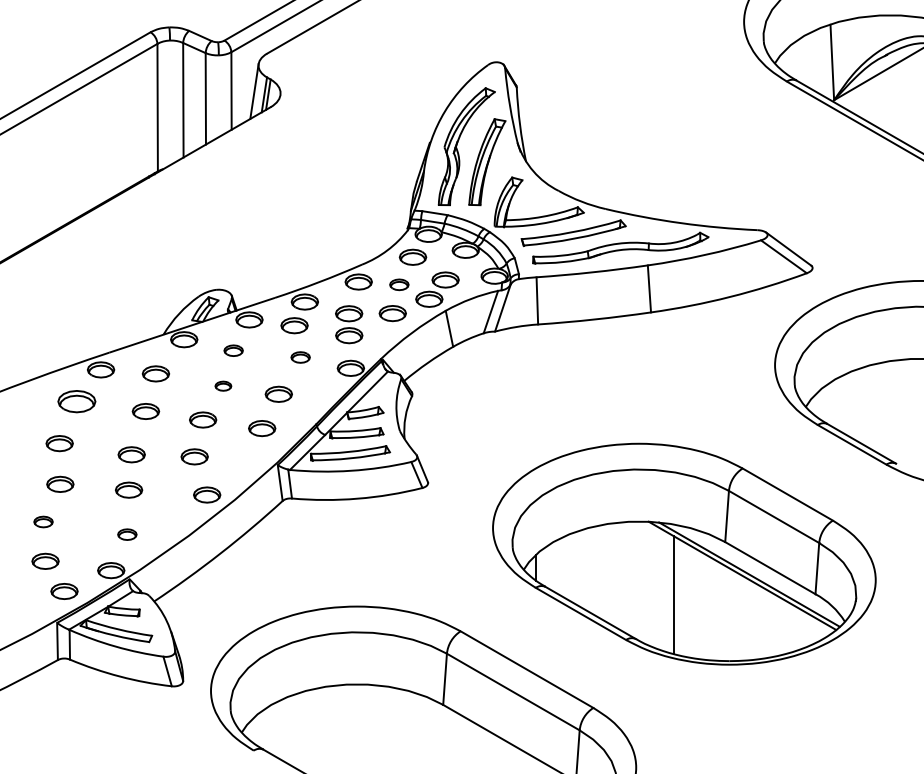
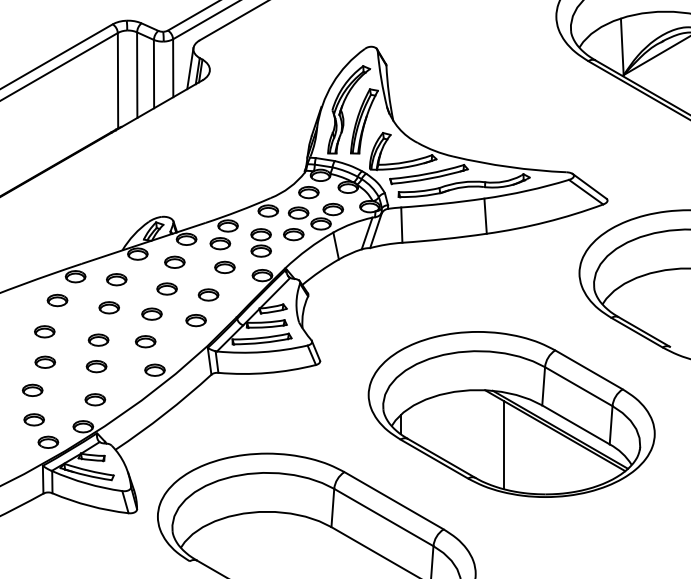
part: (399, 284) -> (298, 212), size x1.43
part: (233, 350) -> (174, 262), size x1.43
part: (300, 357) -> (224, 267), size x1.43
part: (223, 385) -> (167, 288), size x1.67
part: (76, 401) -> (57, 300), size x0.71
part: (43, 521) -> (32, 390), size x1.43
part: (127, 534) -> (95, 399), size x1.43

